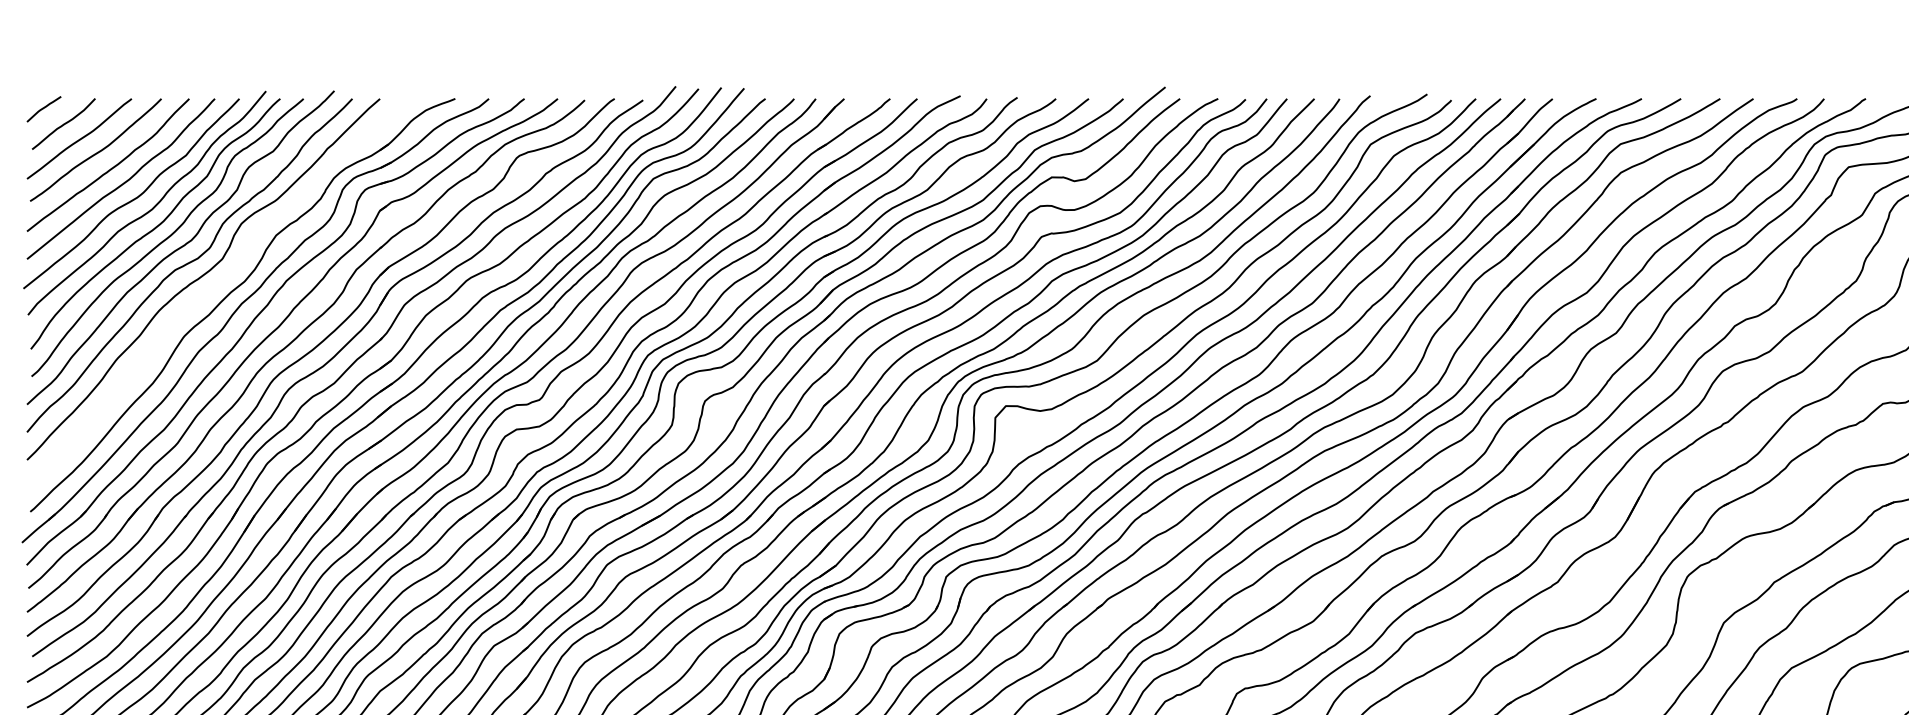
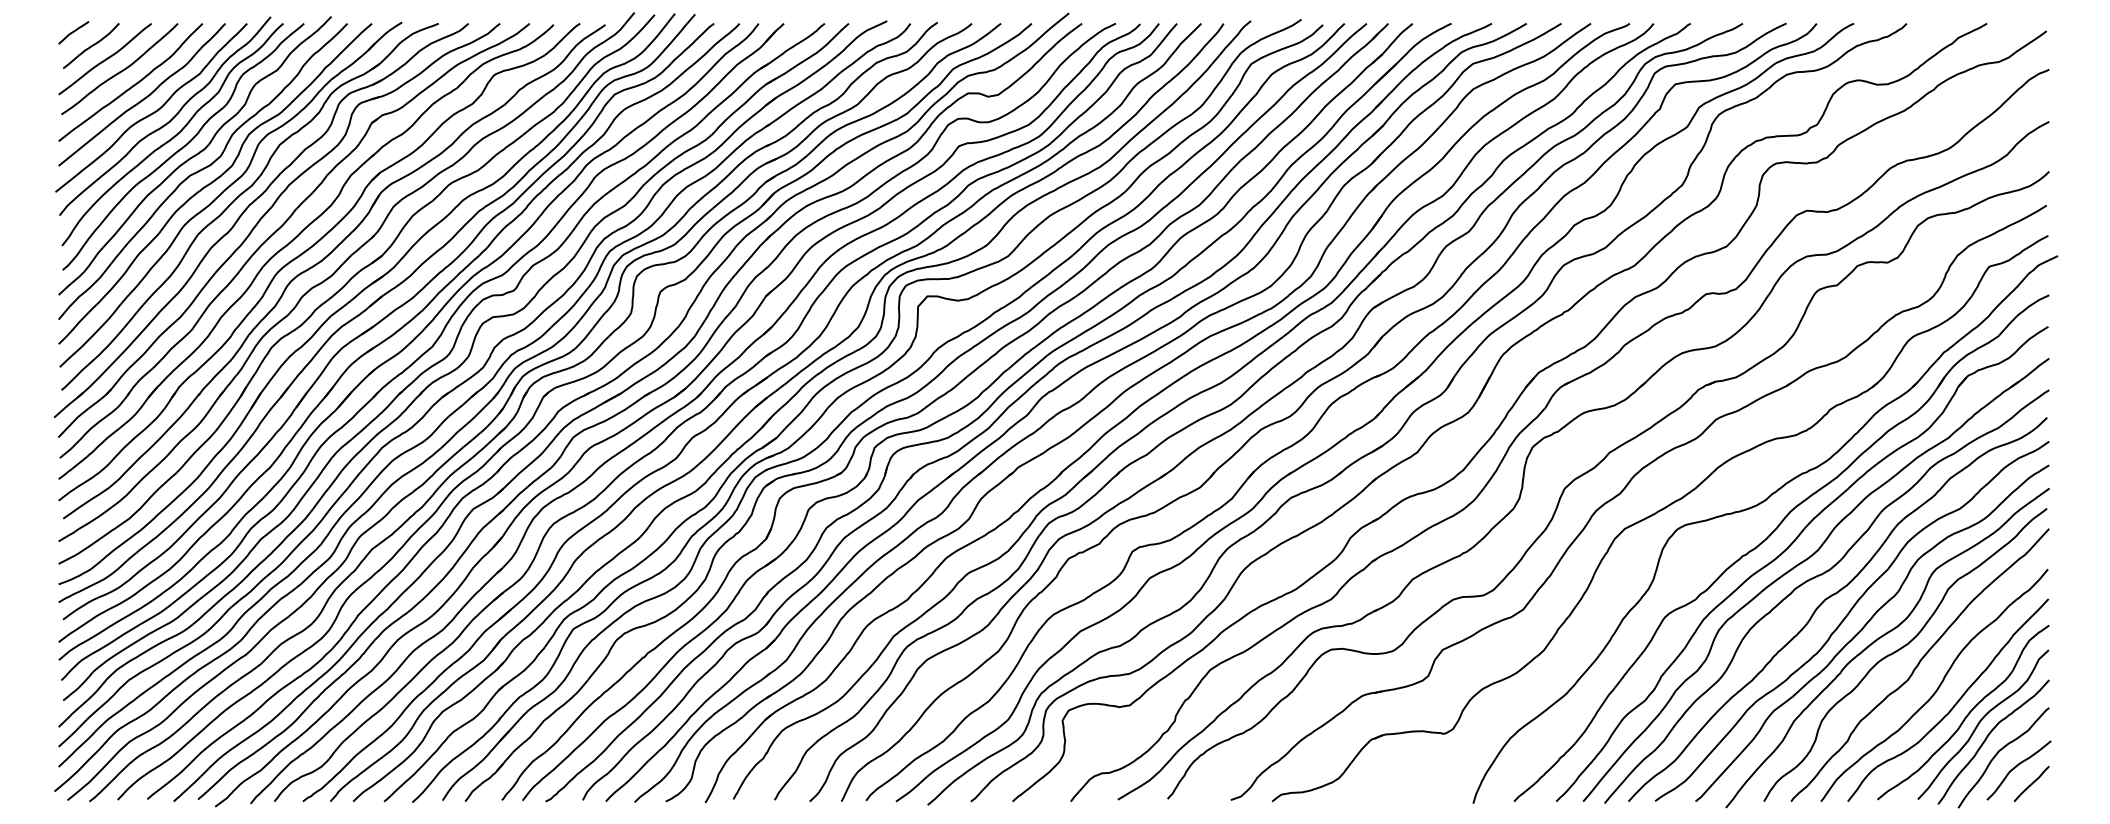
part: (220, 291) -> (230, 194), added

